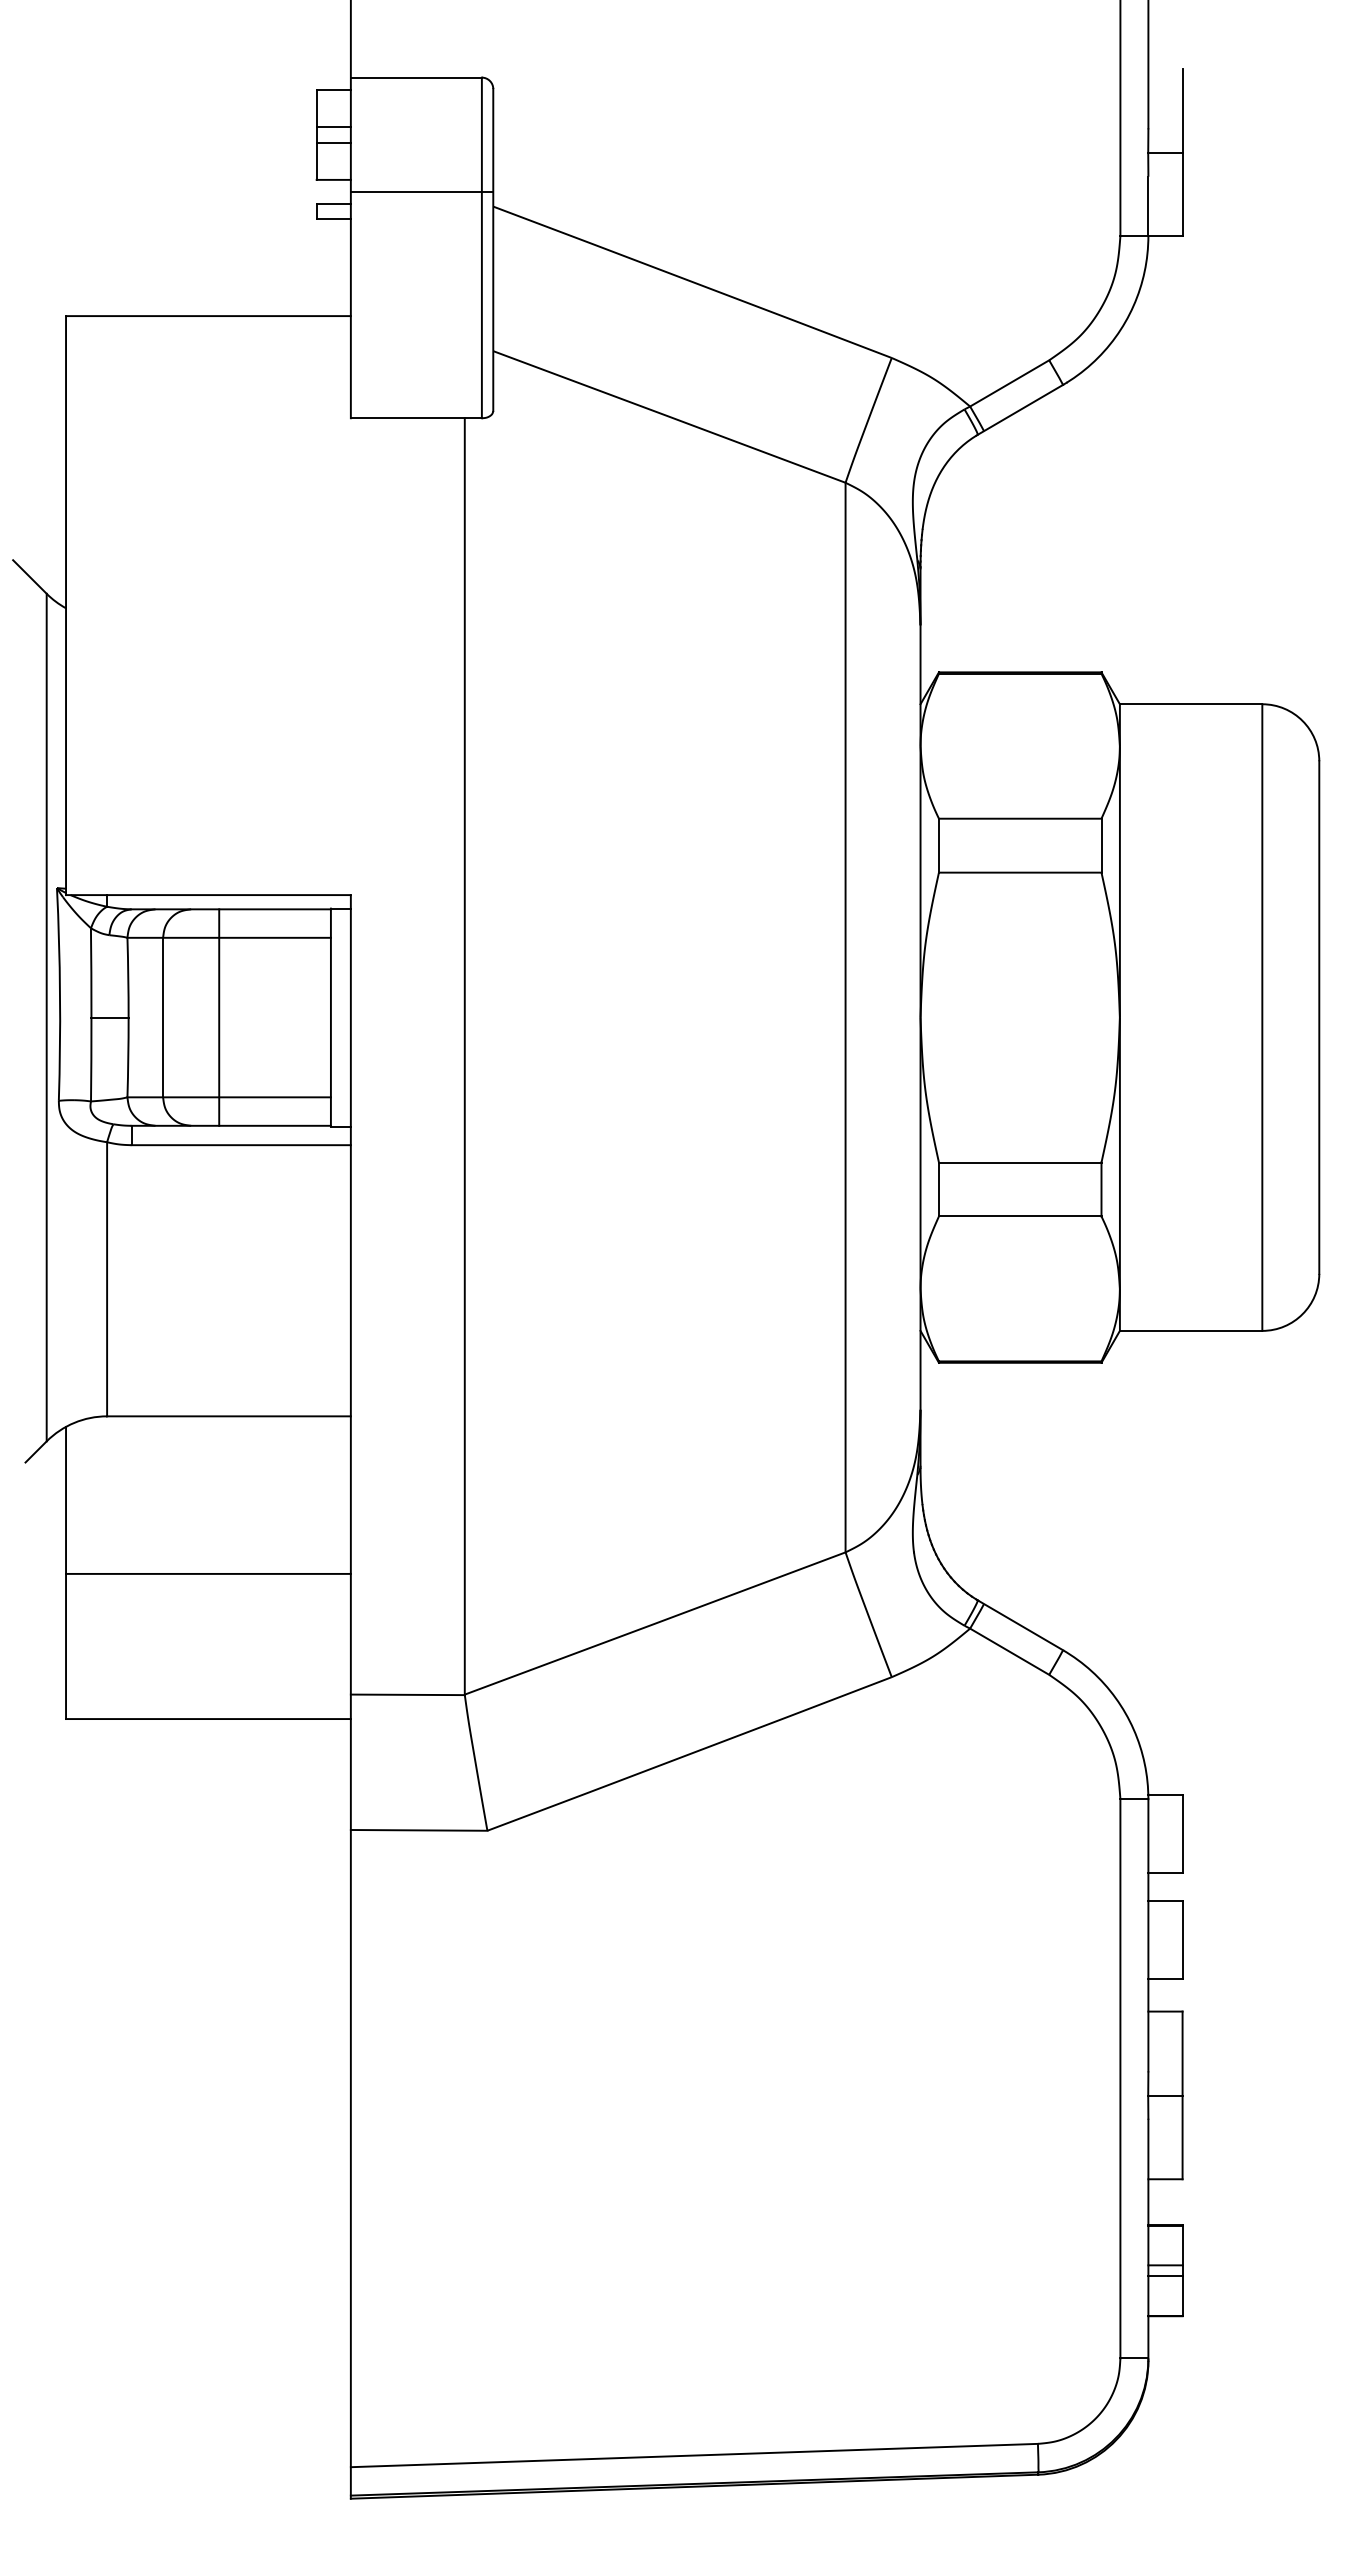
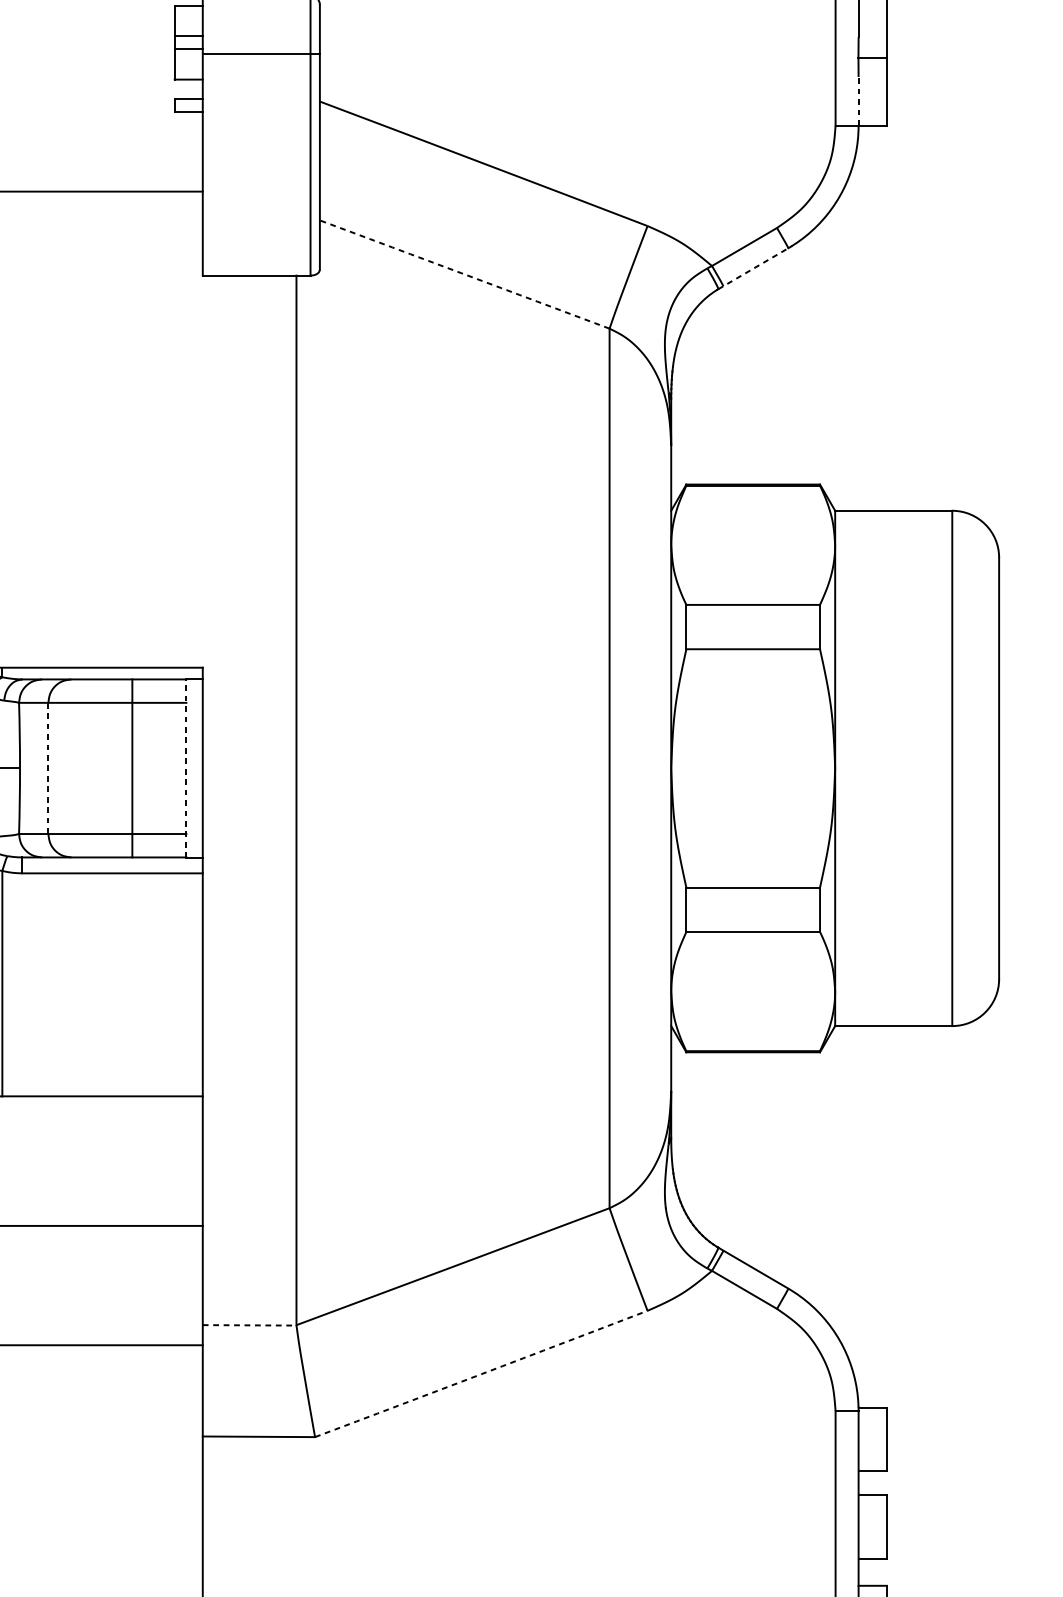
line: (421, 191) -> (260, 53), moved
line: (1148, 206) -> (858, 101), solid -> dashed
line: (1020, 409) -> (753, 268), solid -> dashed
arc: (669, 416) -> (464, 274), solid -> dashed
line: (163, 1017) -> (48, 768), solid -> dashed
line: (219, 1017) -> (132, 768), moved
line: (330, 1017) -> (186, 768), solid -> dashed
line: (407, 1694) -> (249, 1325), solid -> dashed
arc: (689, 1754) -> (481, 1374), solid -> dashed

